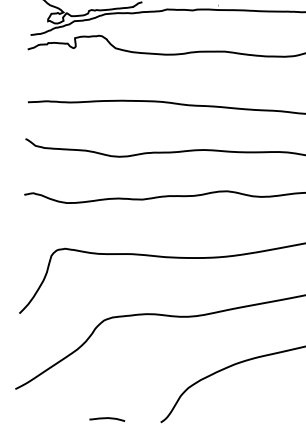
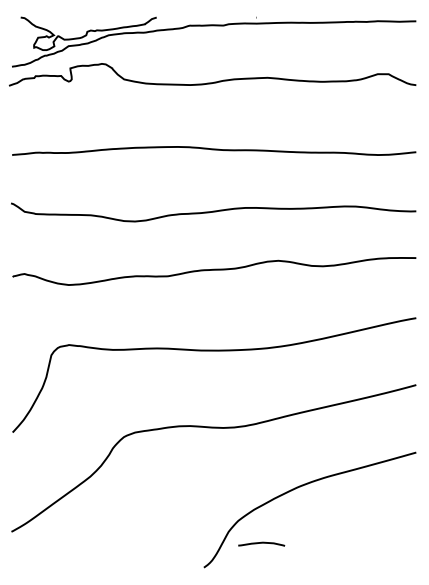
curve: (107, 418) -> (261, 543), moved

